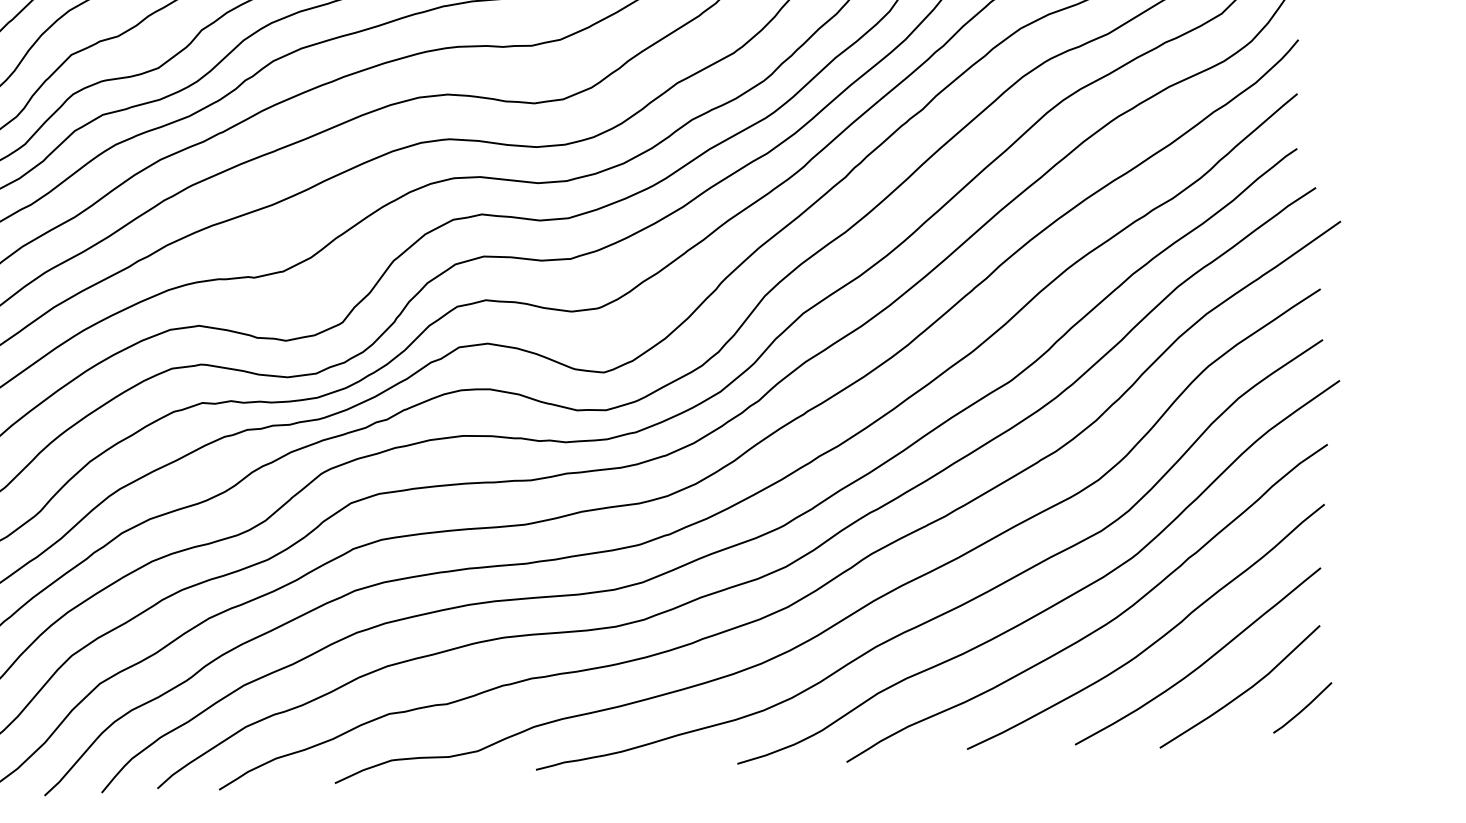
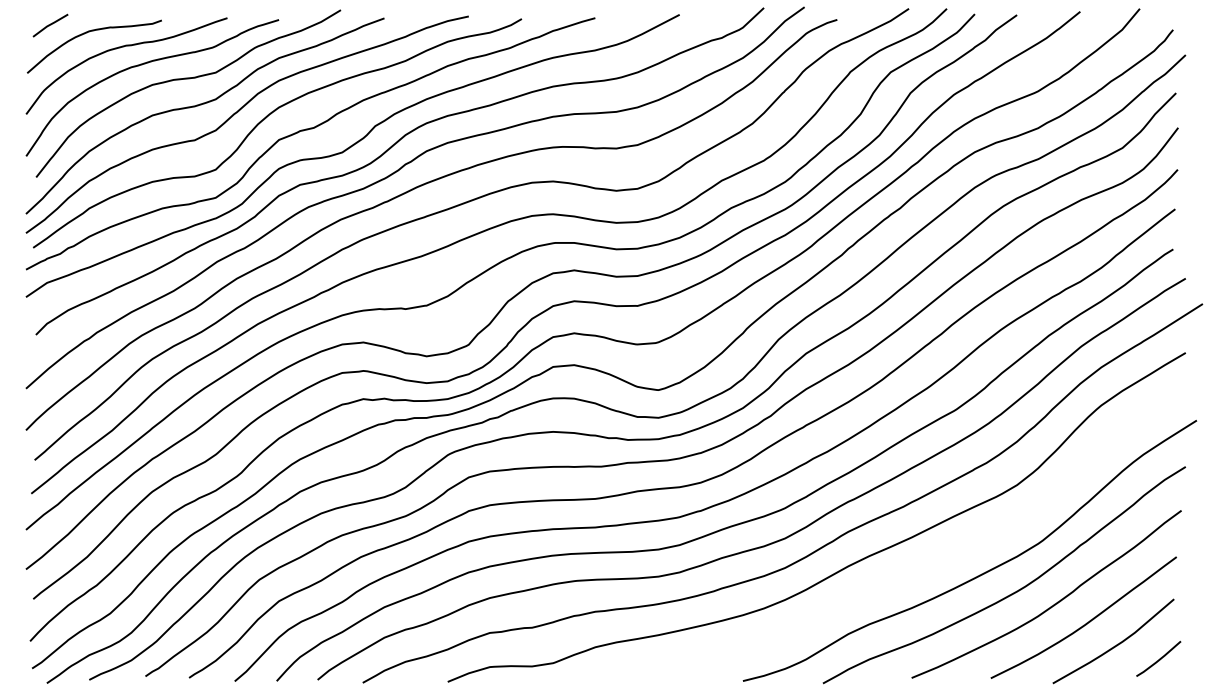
curve: (950, 608) -> (904, 574), removed

